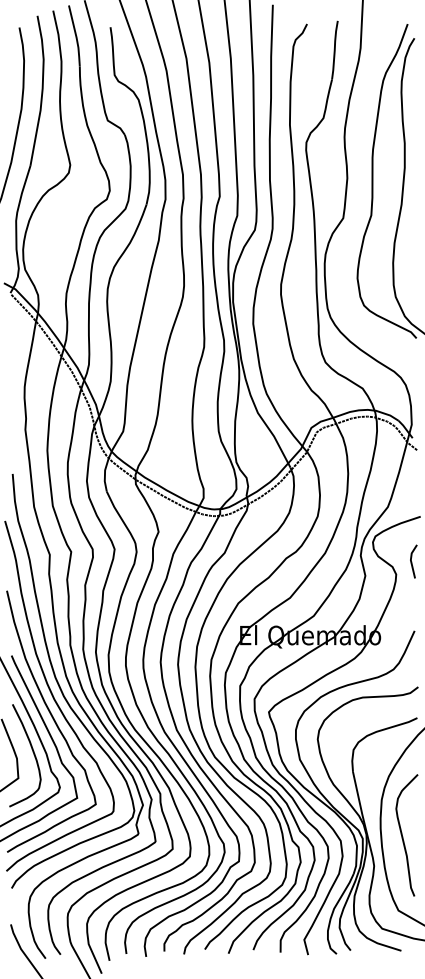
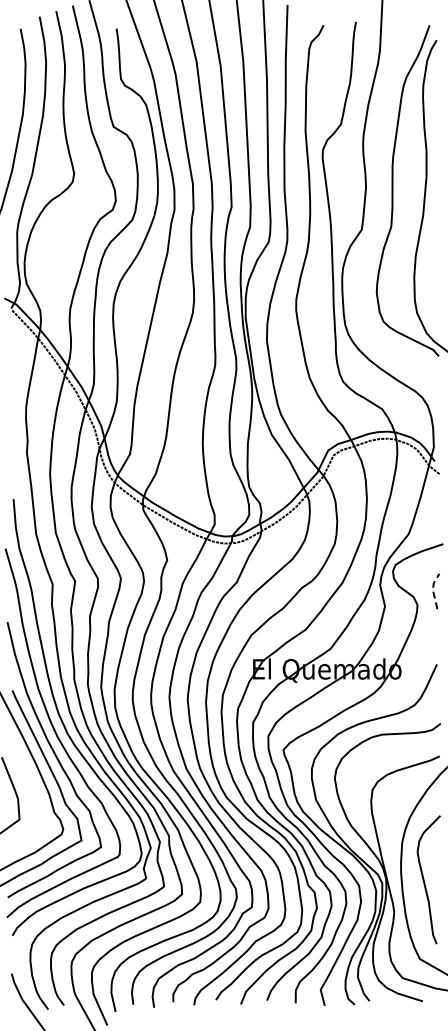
line: (410, 559) -> (432, 589), solid -> dashed
curve: (32, 752) -> (34, 792), removed

